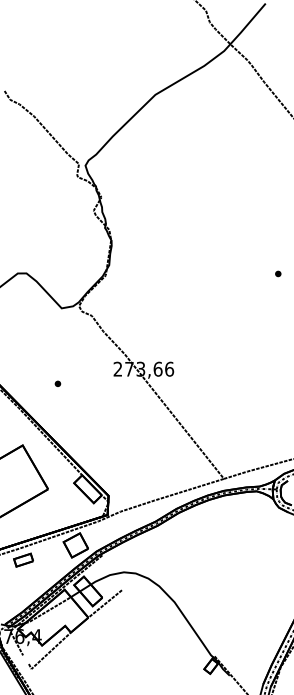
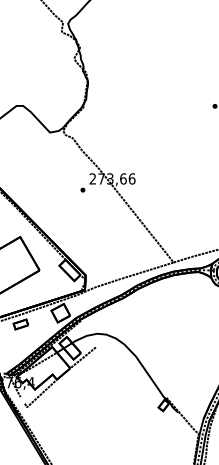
part: (57, 383) -> (82, 189), moved

